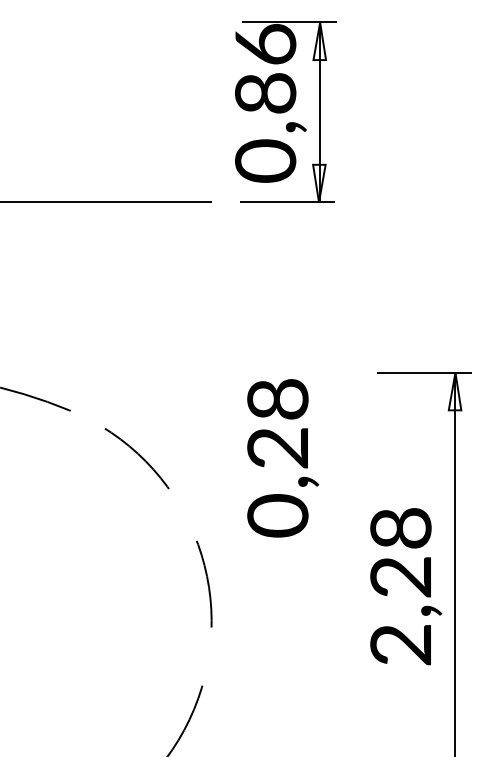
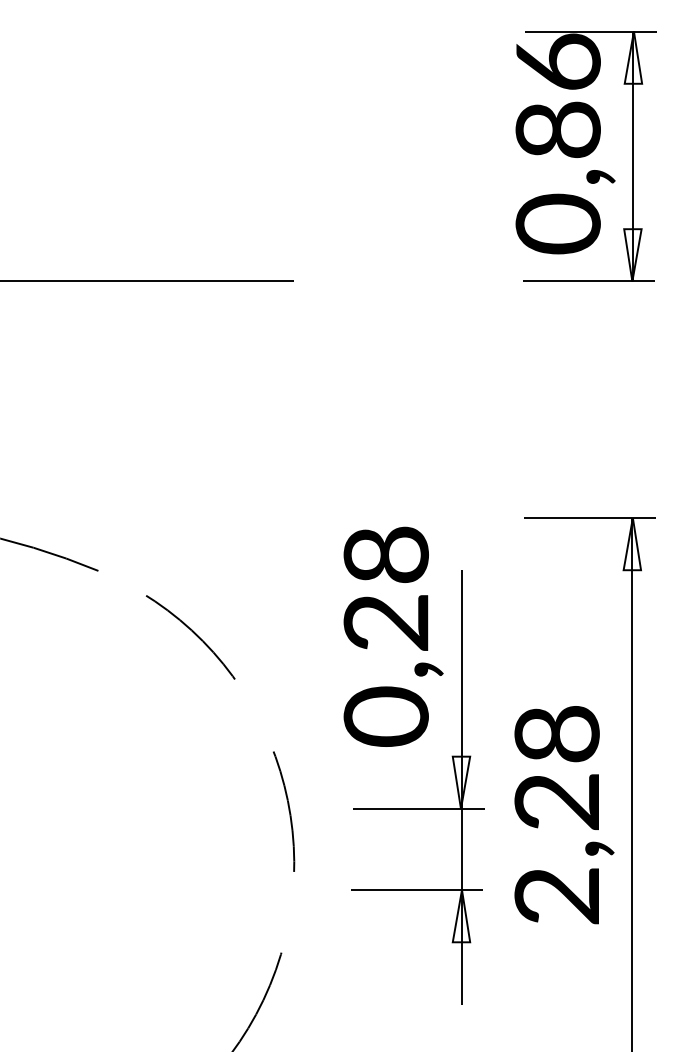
part: (285, 112) -> (585, 156), moved
part: (300, 581) -> (417, 808), added

